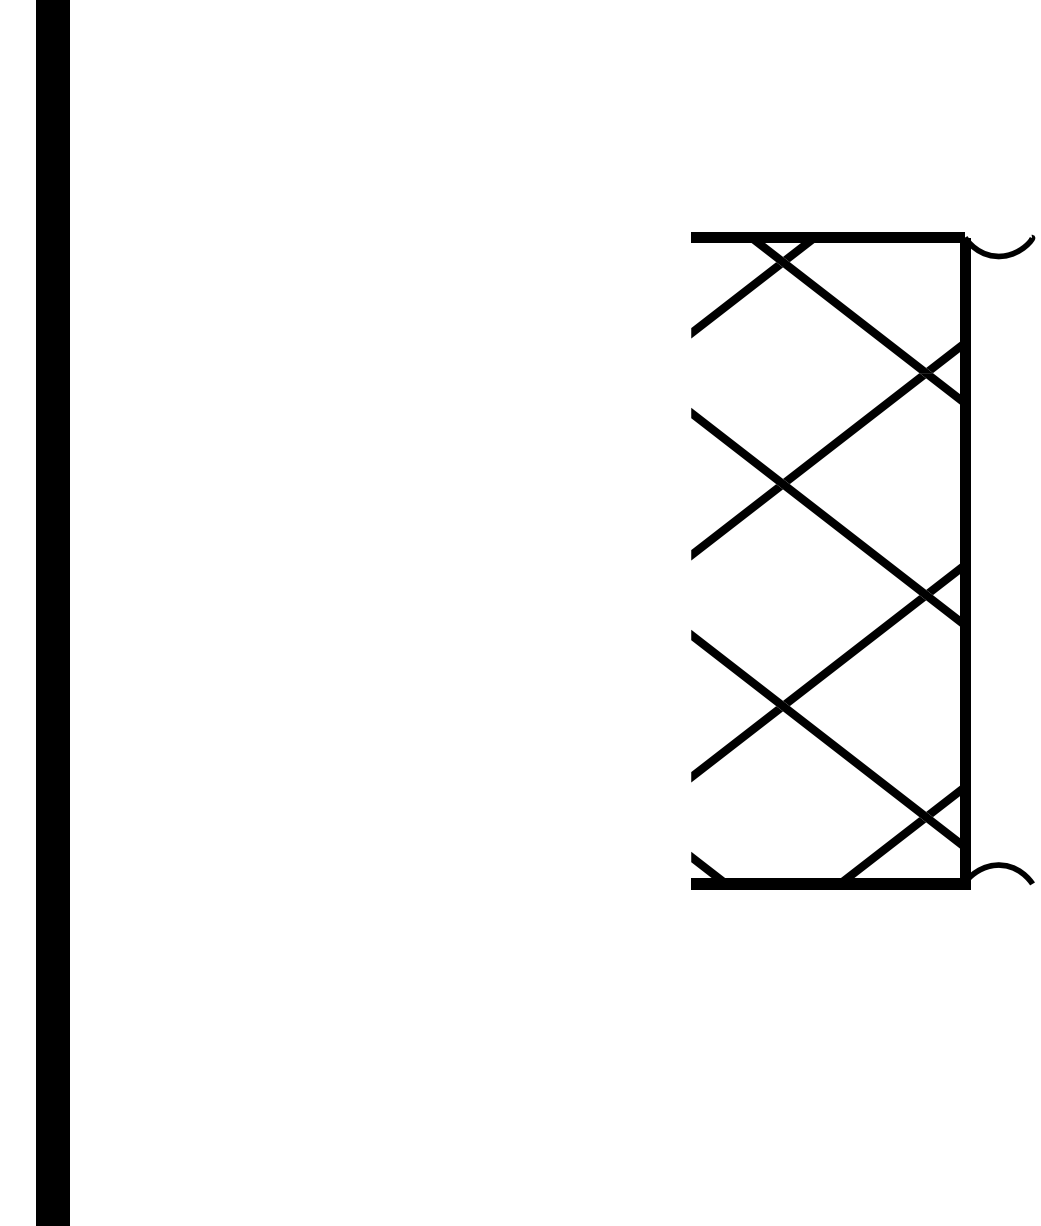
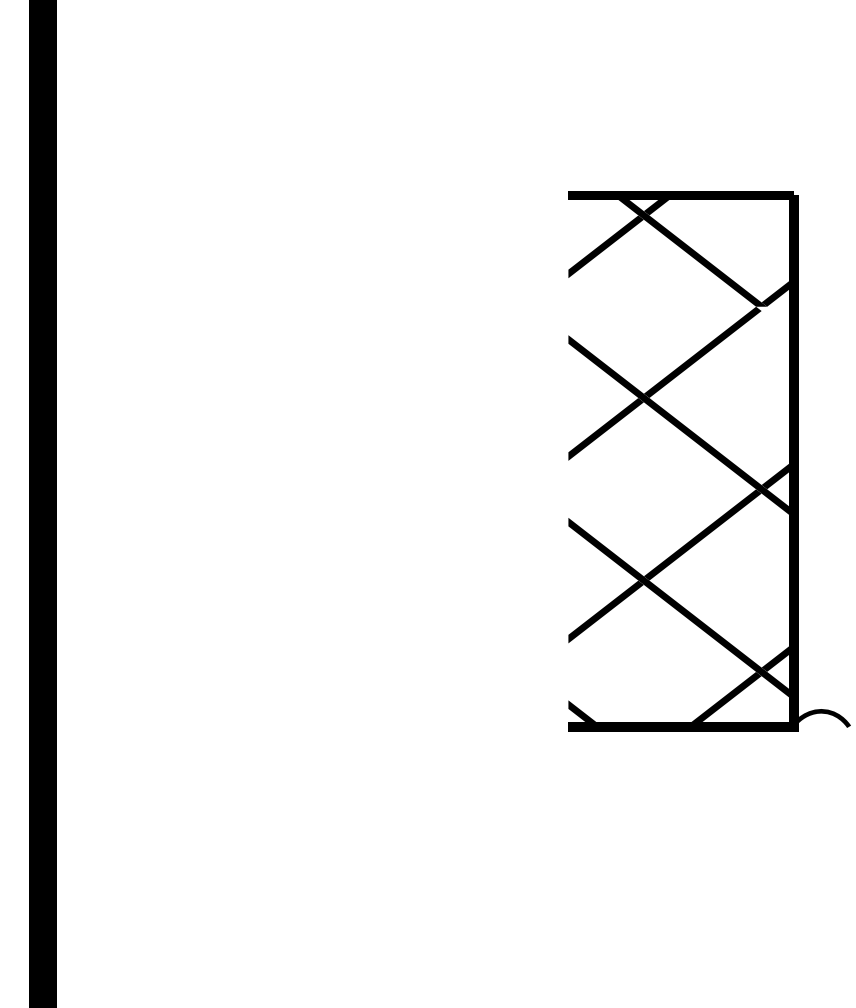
fill: (998, 246) -> (821, 202), removed
fill: (941, 391) -> (774, 321), removed

